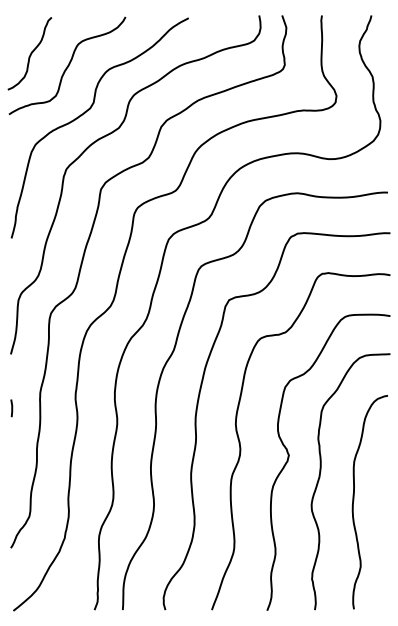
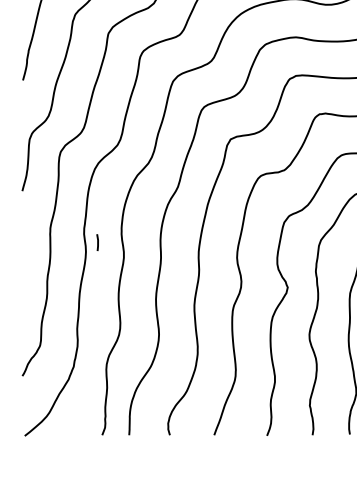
line: (11, 408) -> (97, 242), moved

